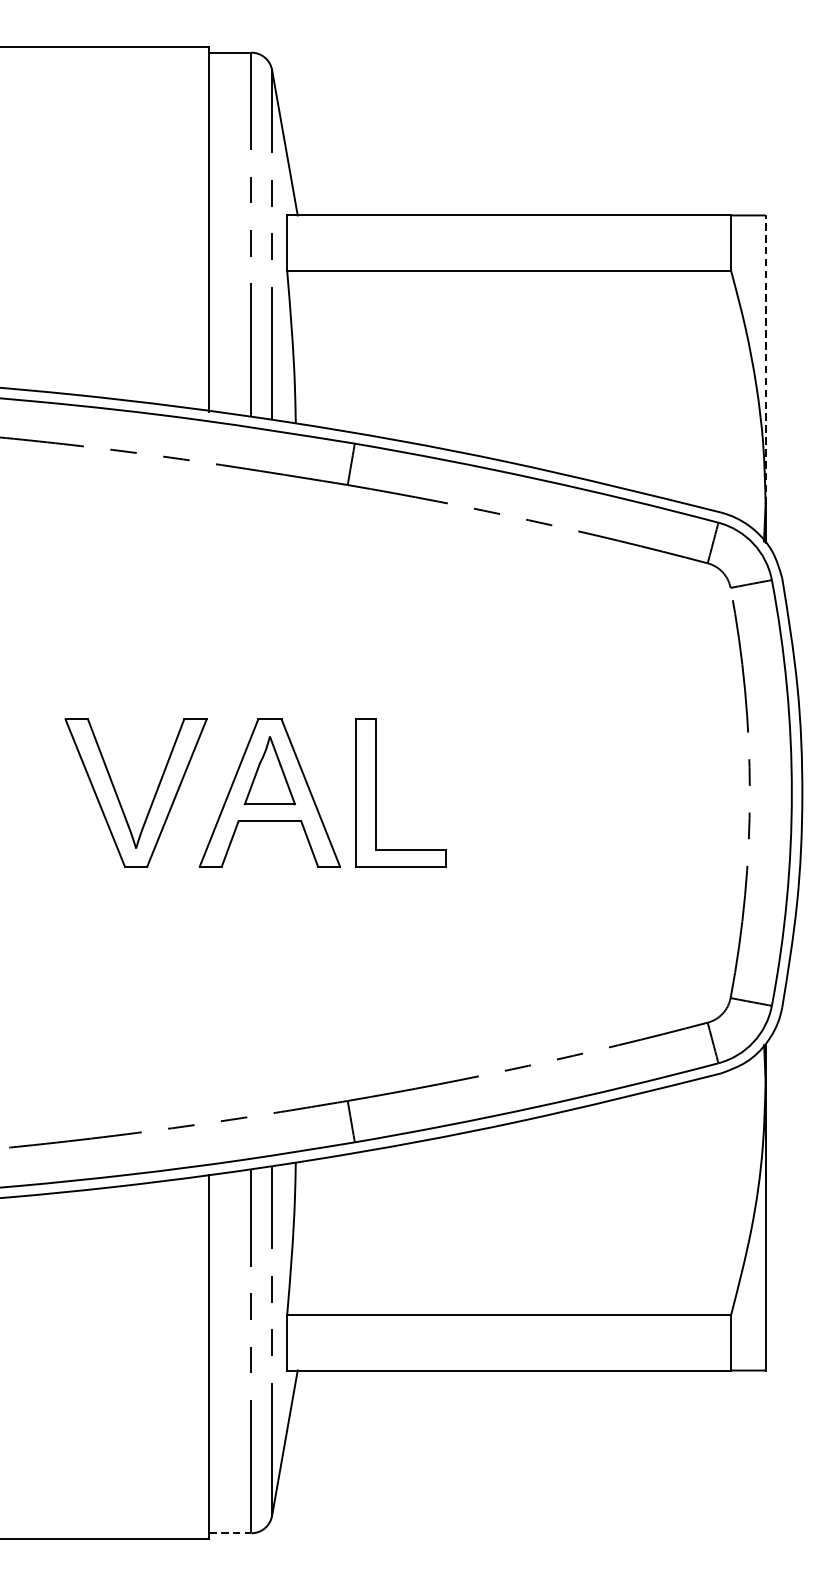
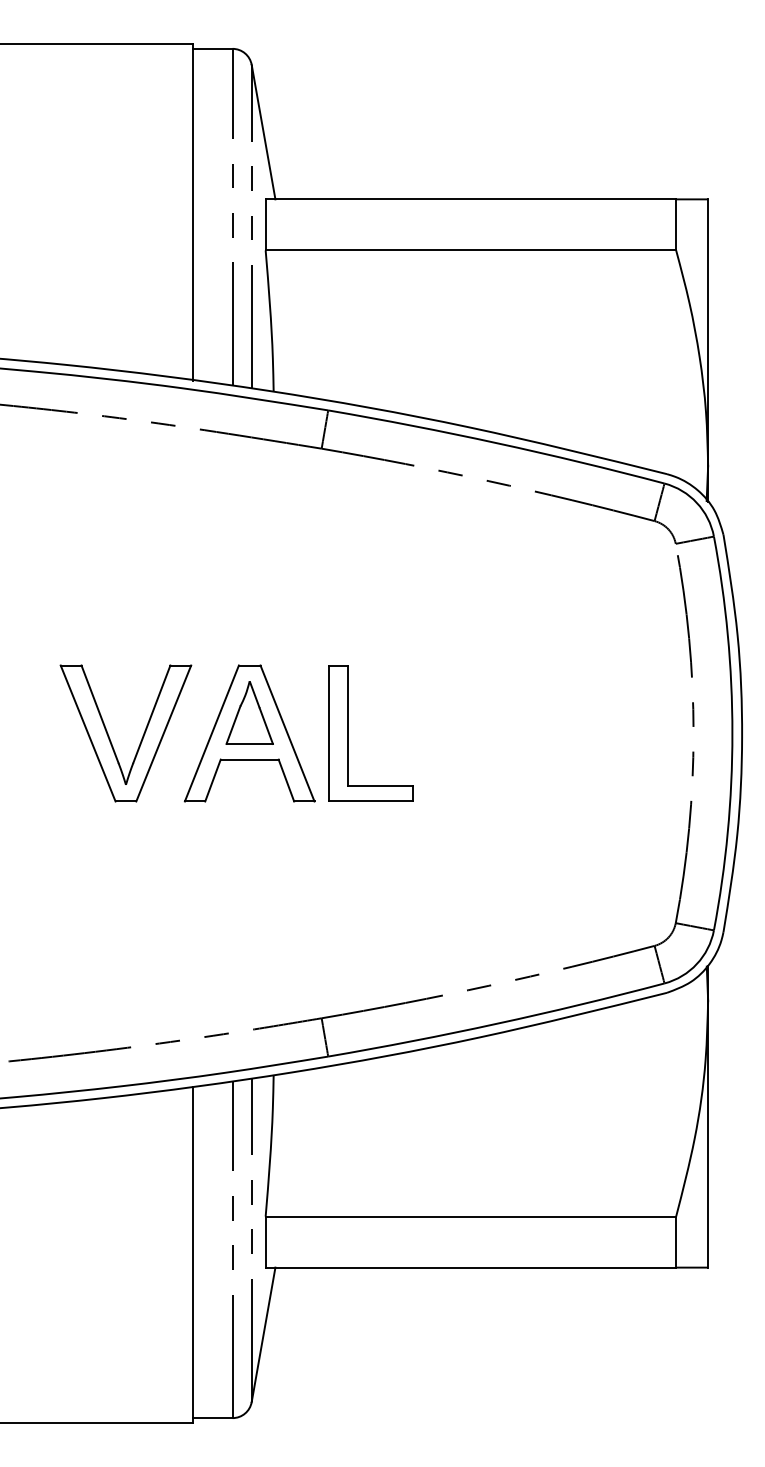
line: (766, 359) -> (708, 332), dashed -> solid
line: (230, 1533) -> (213, 1418), dashed -> solid

